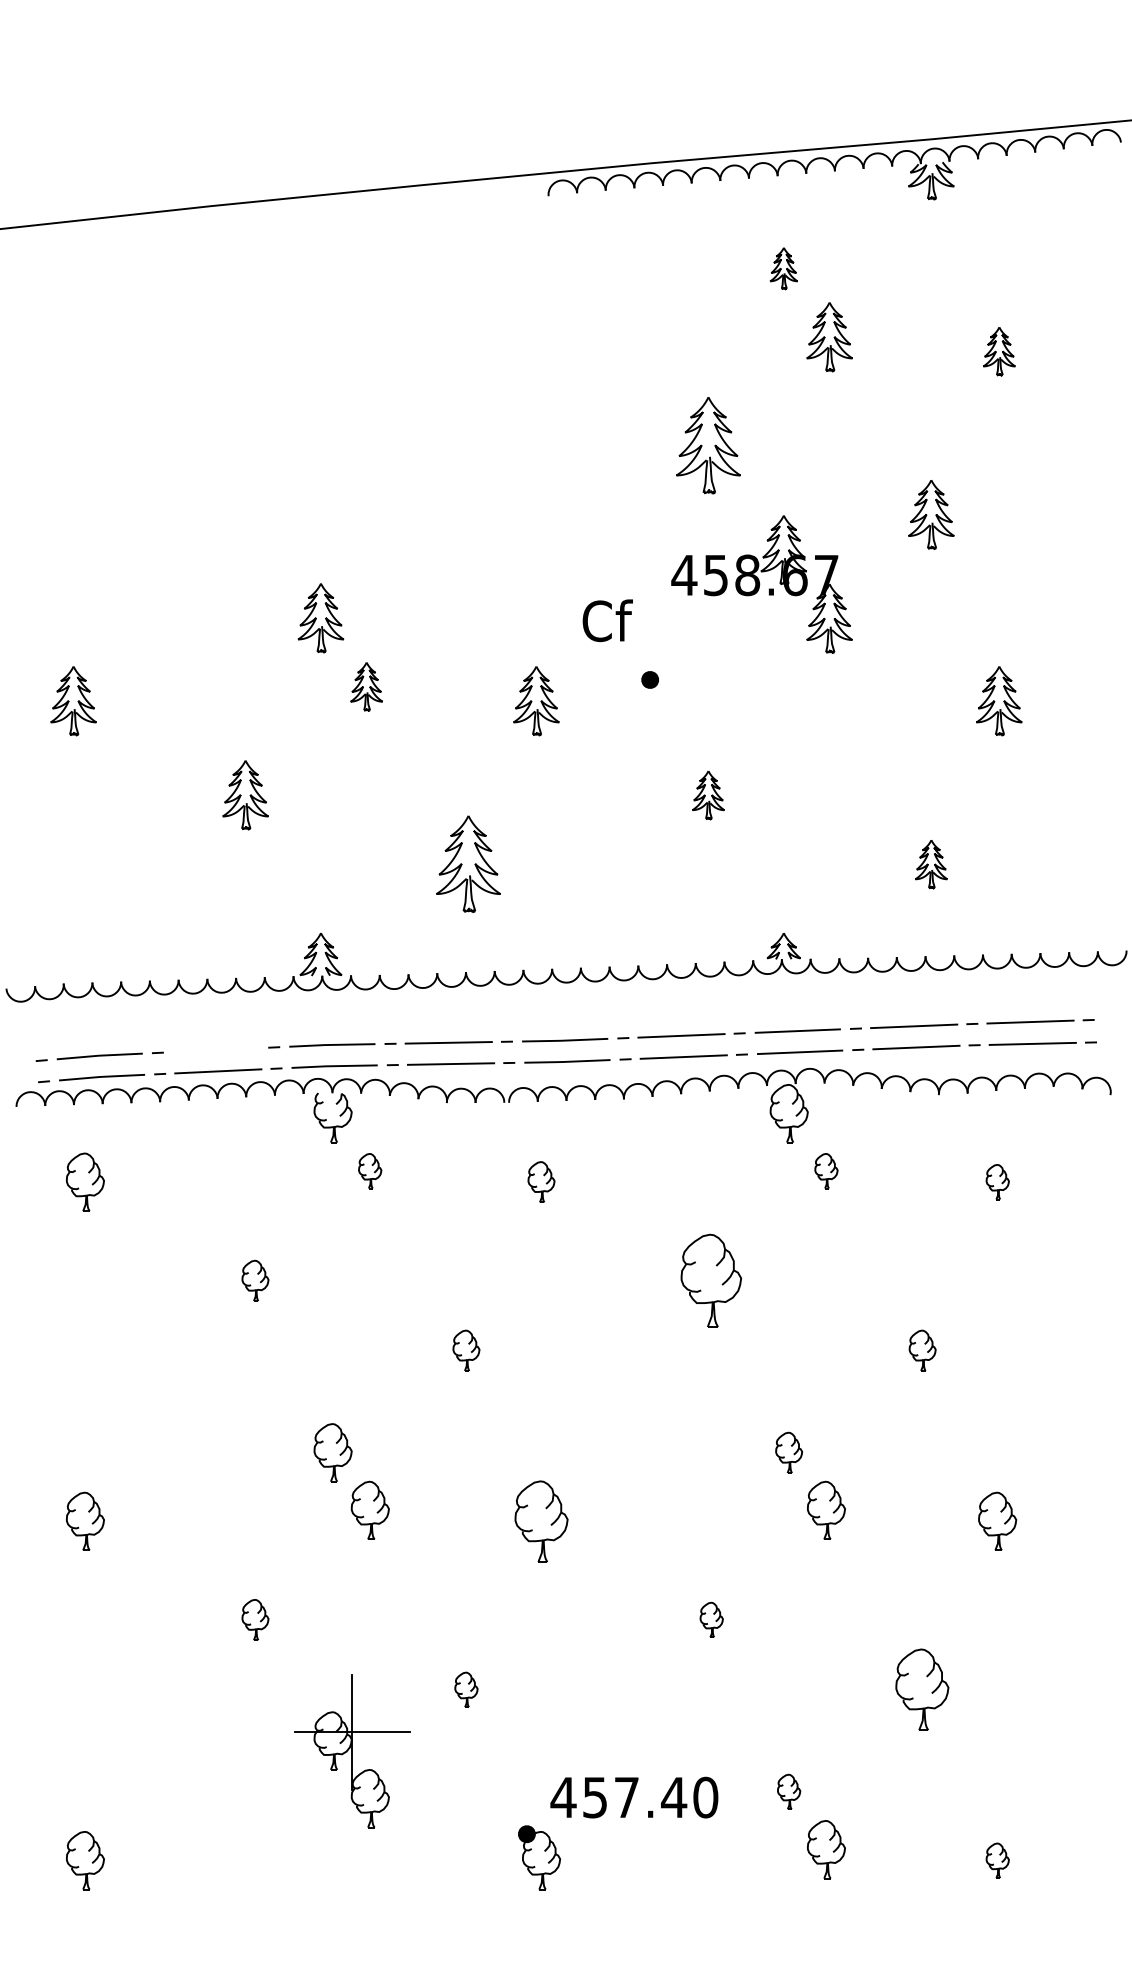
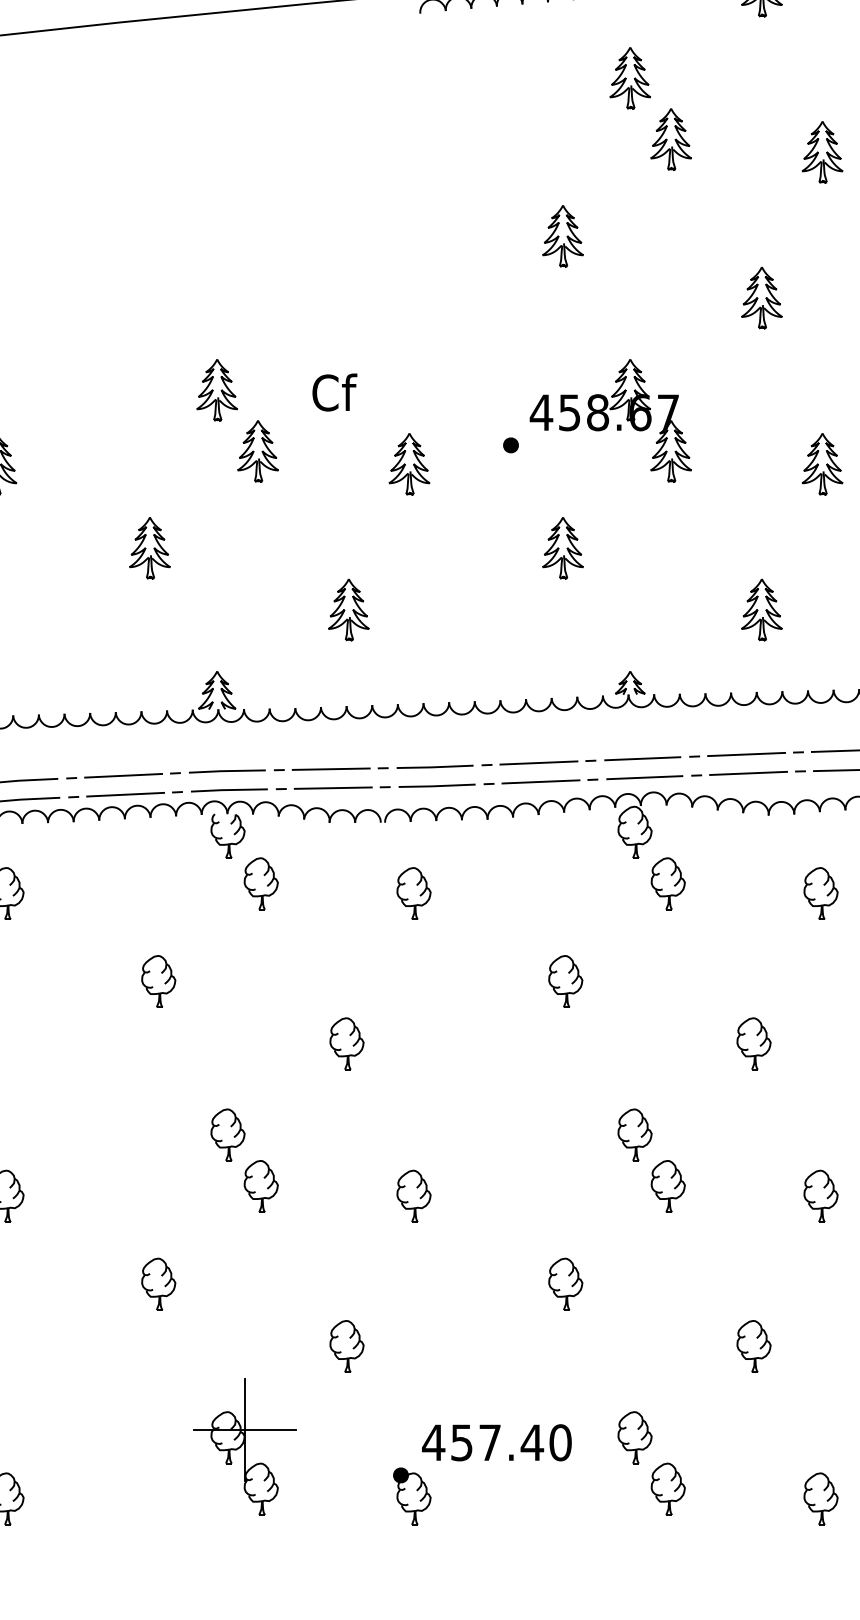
part: (783, 268) -> (629, 78), size x1.67
part: (999, 351) -> (822, 152), size x1.43
part: (708, 445) -> (563, 236), size x0.71
part: (761, 584) -> (610, 420), moved
text: (607, 620) -> (334, 392), moved
part: (366, 686) -> (257, 451), size x1.43
part: (708, 795) -> (563, 548), size x1.43
part: (468, 864) -> (348, 610), size x0.71
part: (931, 864) -> (762, 610), size x1.43
line: (215, 1050) -> (123, 776), added
part: (369, 1170) -> (260, 883), size x1.67
part: (826, 1170) -> (668, 883), size x1.67
part: (541, 1181) -> (414, 892), size x1.43
part: (997, 1181) -> (820, 892), size x1.67
part: (255, 1280) -> (158, 981), size x1.43
part: (711, 1280) -> (565, 981), size x0.62
part: (466, 1350) -> (347, 1043), size x1.43
part: (922, 1350) -> (754, 1043), size x1.43
part: (788, 1452) -> (634, 1134), size x1.43
part: (541, 1520) -> (414, 1195), size x0.71
part: (255, 1619) -> (158, 1283), size x1.43
part: (711, 1619) -> (565, 1283), size x1.67
part: (466, 1689) -> (347, 1346), size x1.67
part: (922, 1689) -> (754, 1346), size x0.71
part: (352, 1751) -> (245, 1447), moved
part: (788, 1791) -> (634, 1437), size x1.67
part: (997, 1860) -> (820, 1498), size x1.67

